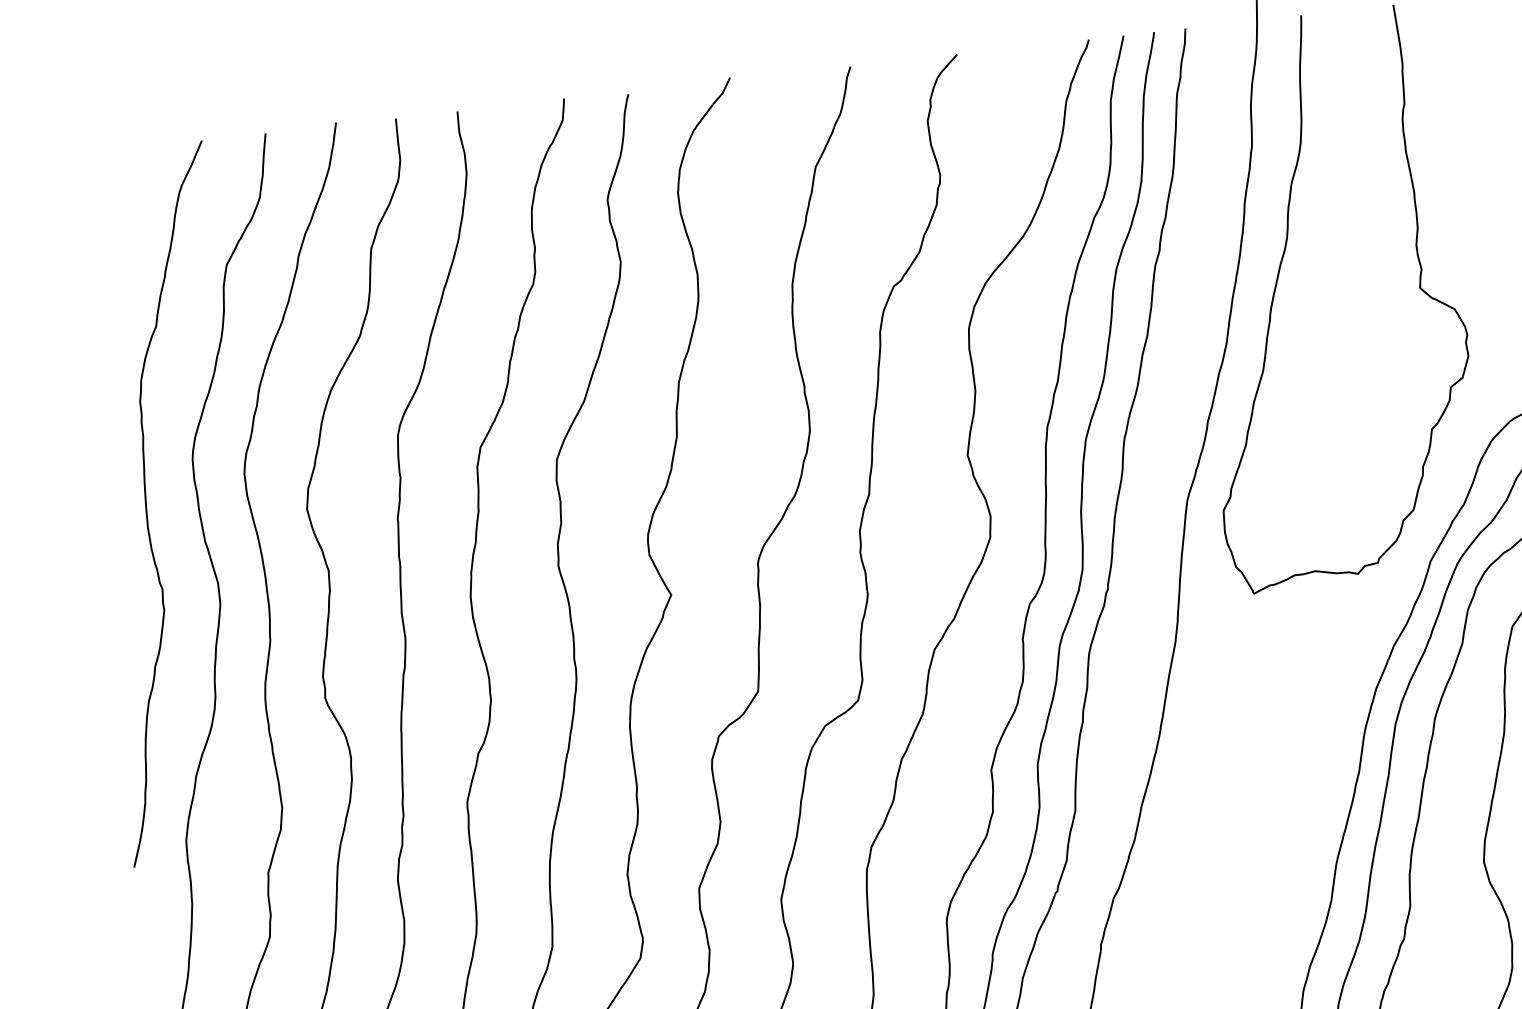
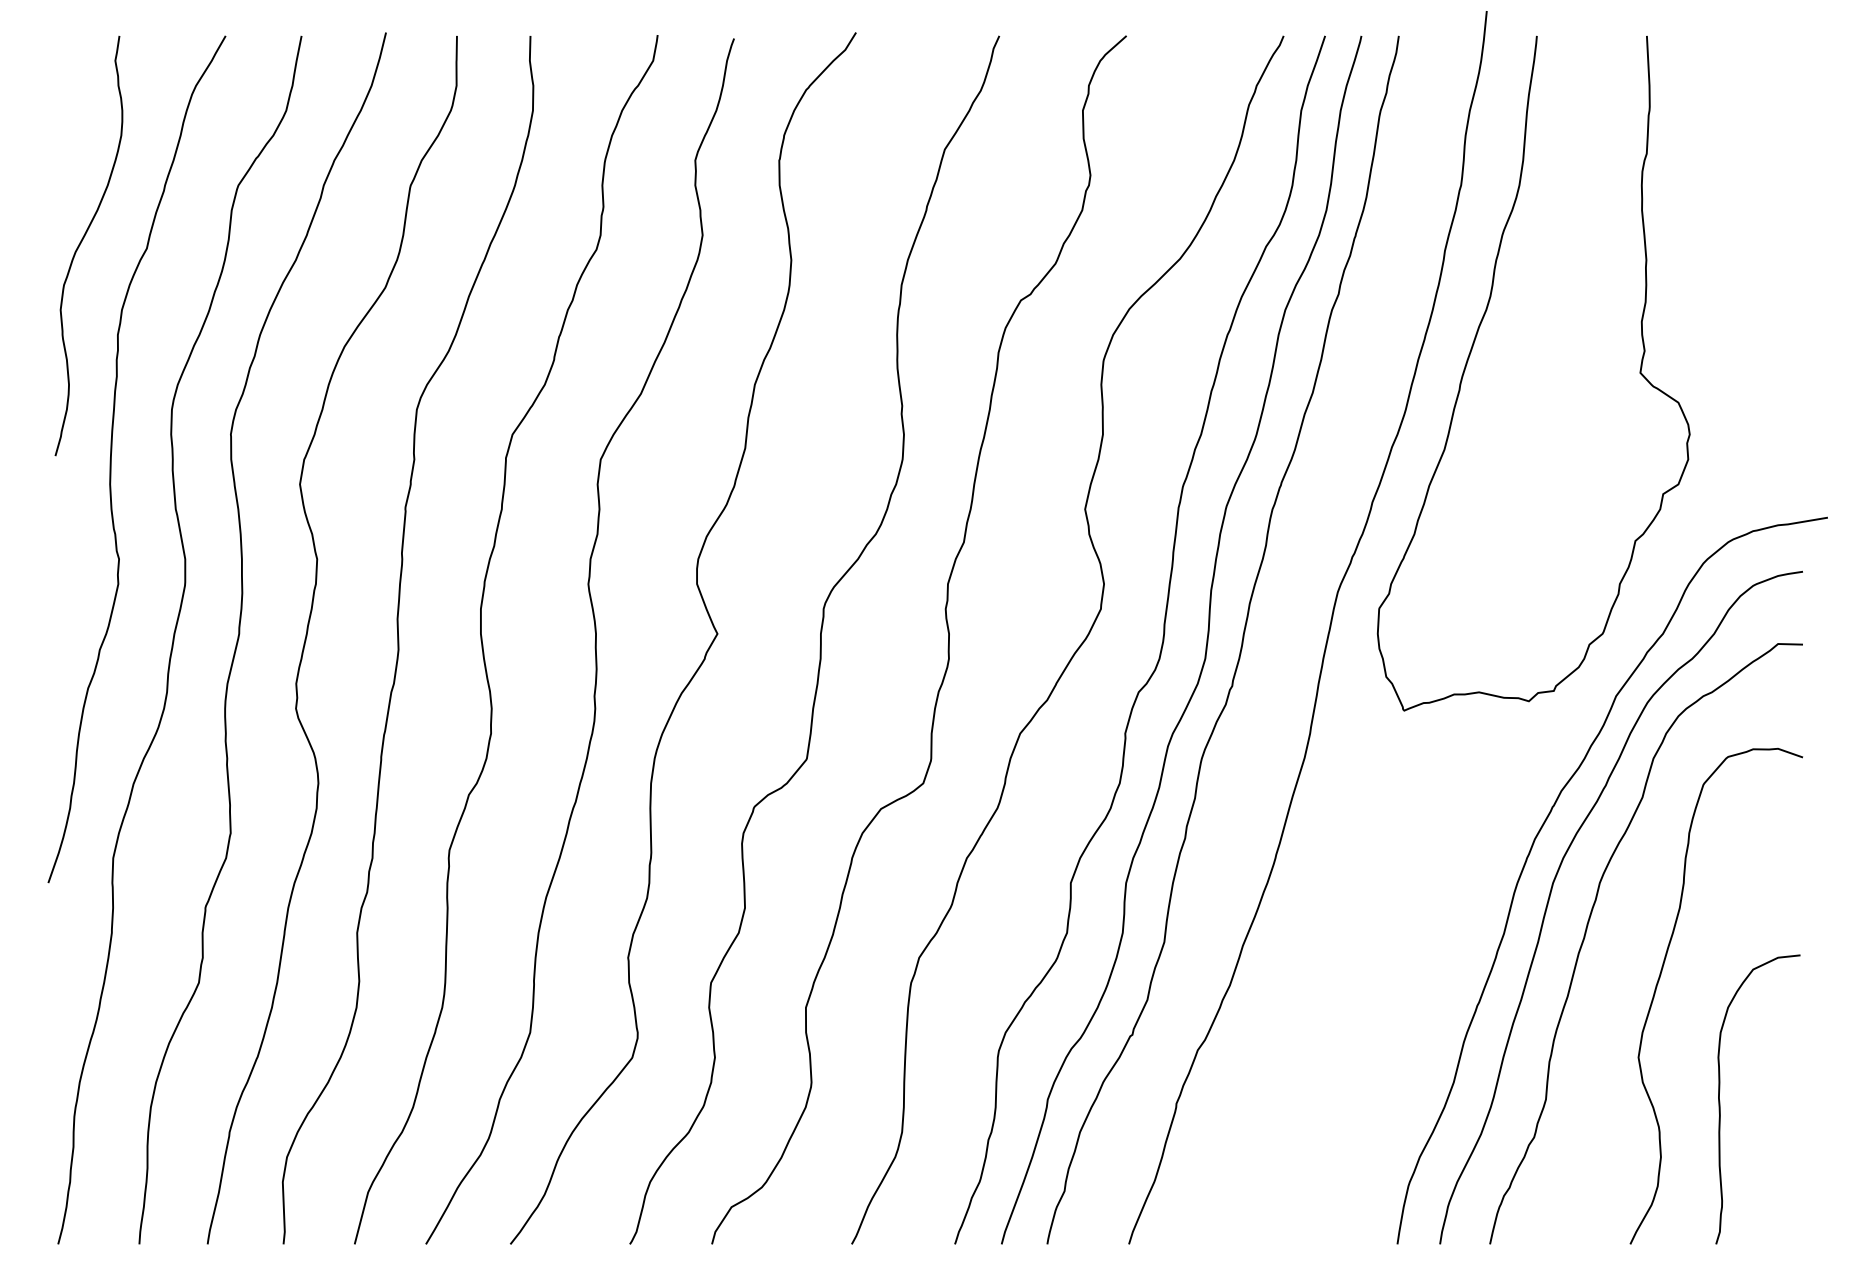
curve: (100, 328) -> (81, 243), added

